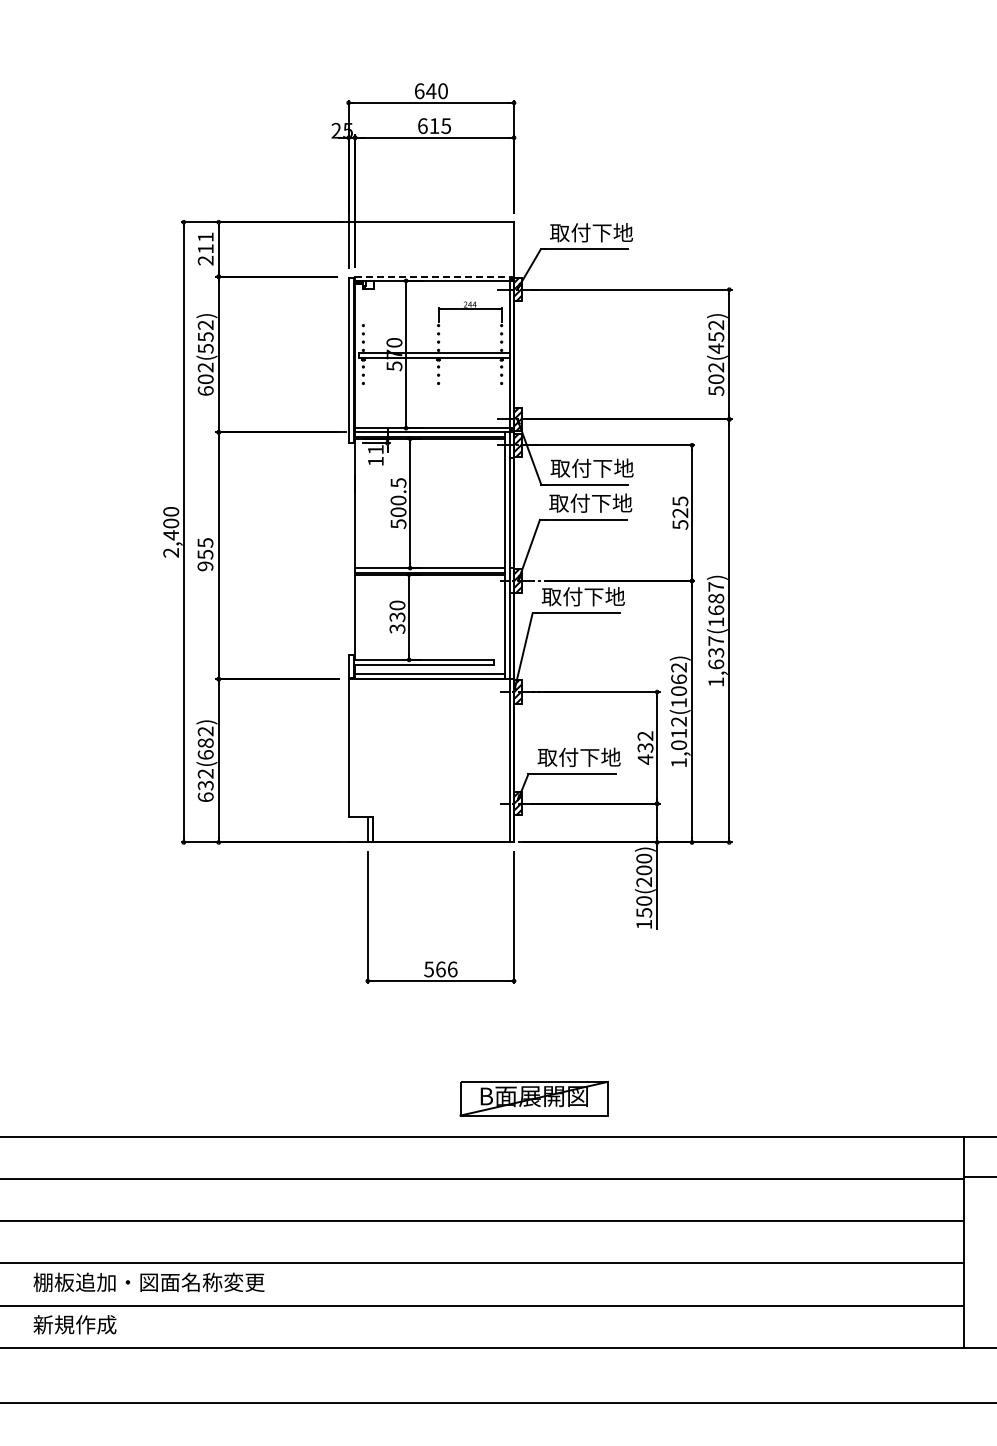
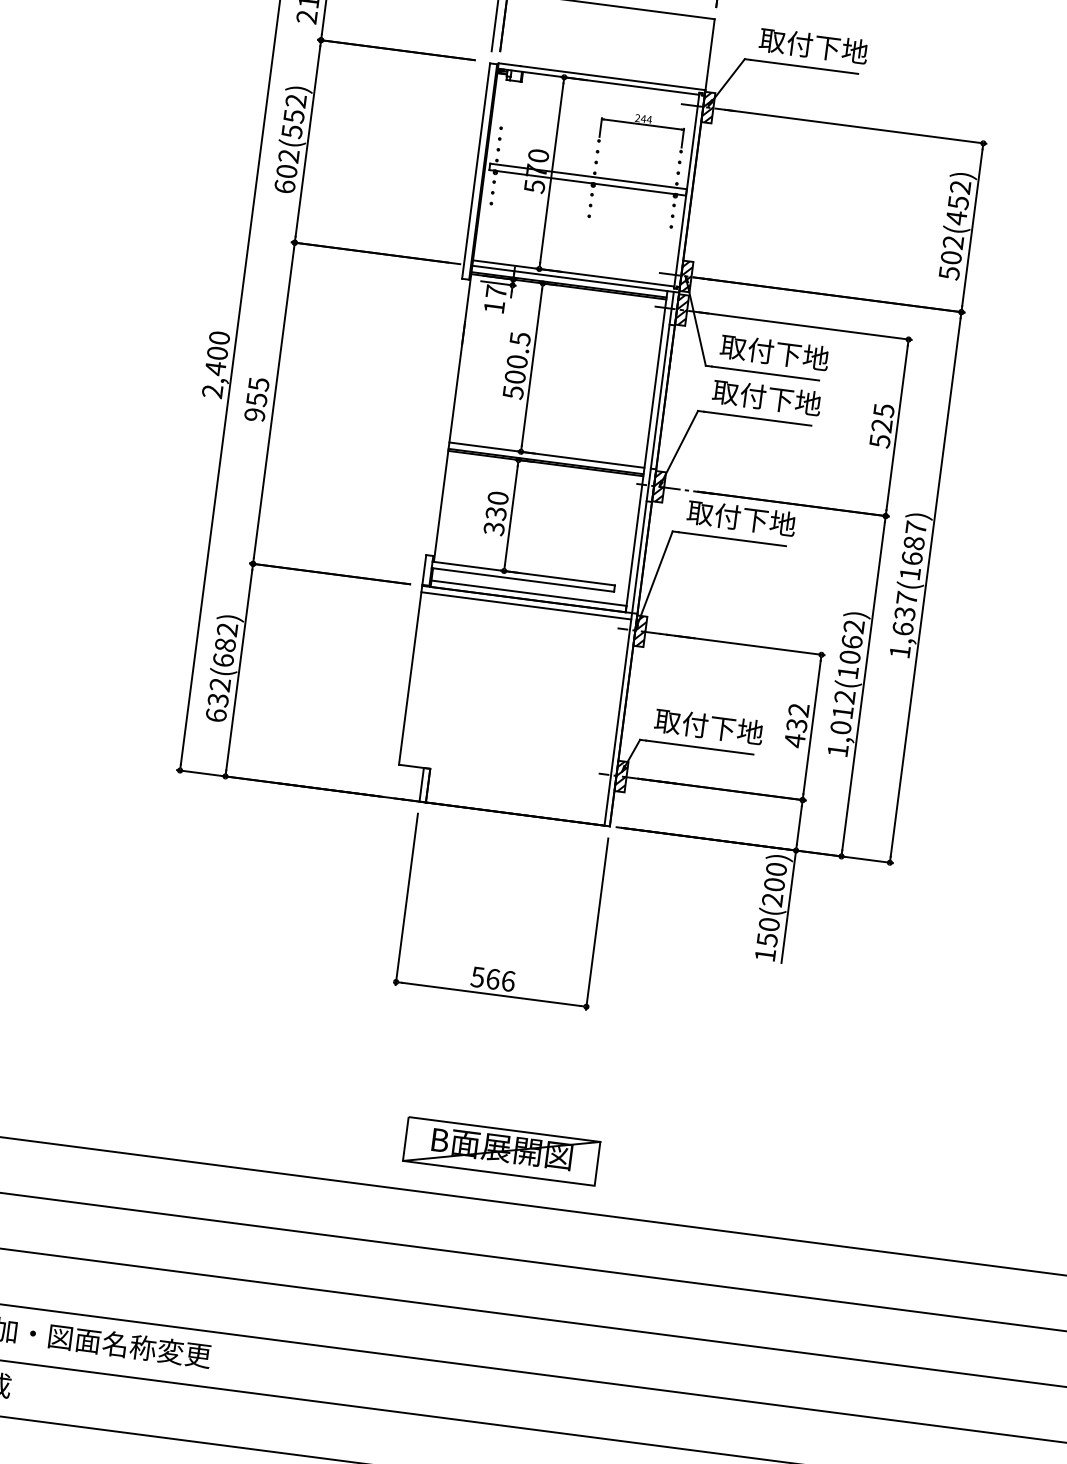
line: (435, 276) -> (603, 76), dashed -> solid
text: (375, 449) -> (495, 291), 11 -> 17
line: (428, 684) -> (525, 606), added
part: (533, 1098) -> (500, 1151), moved

